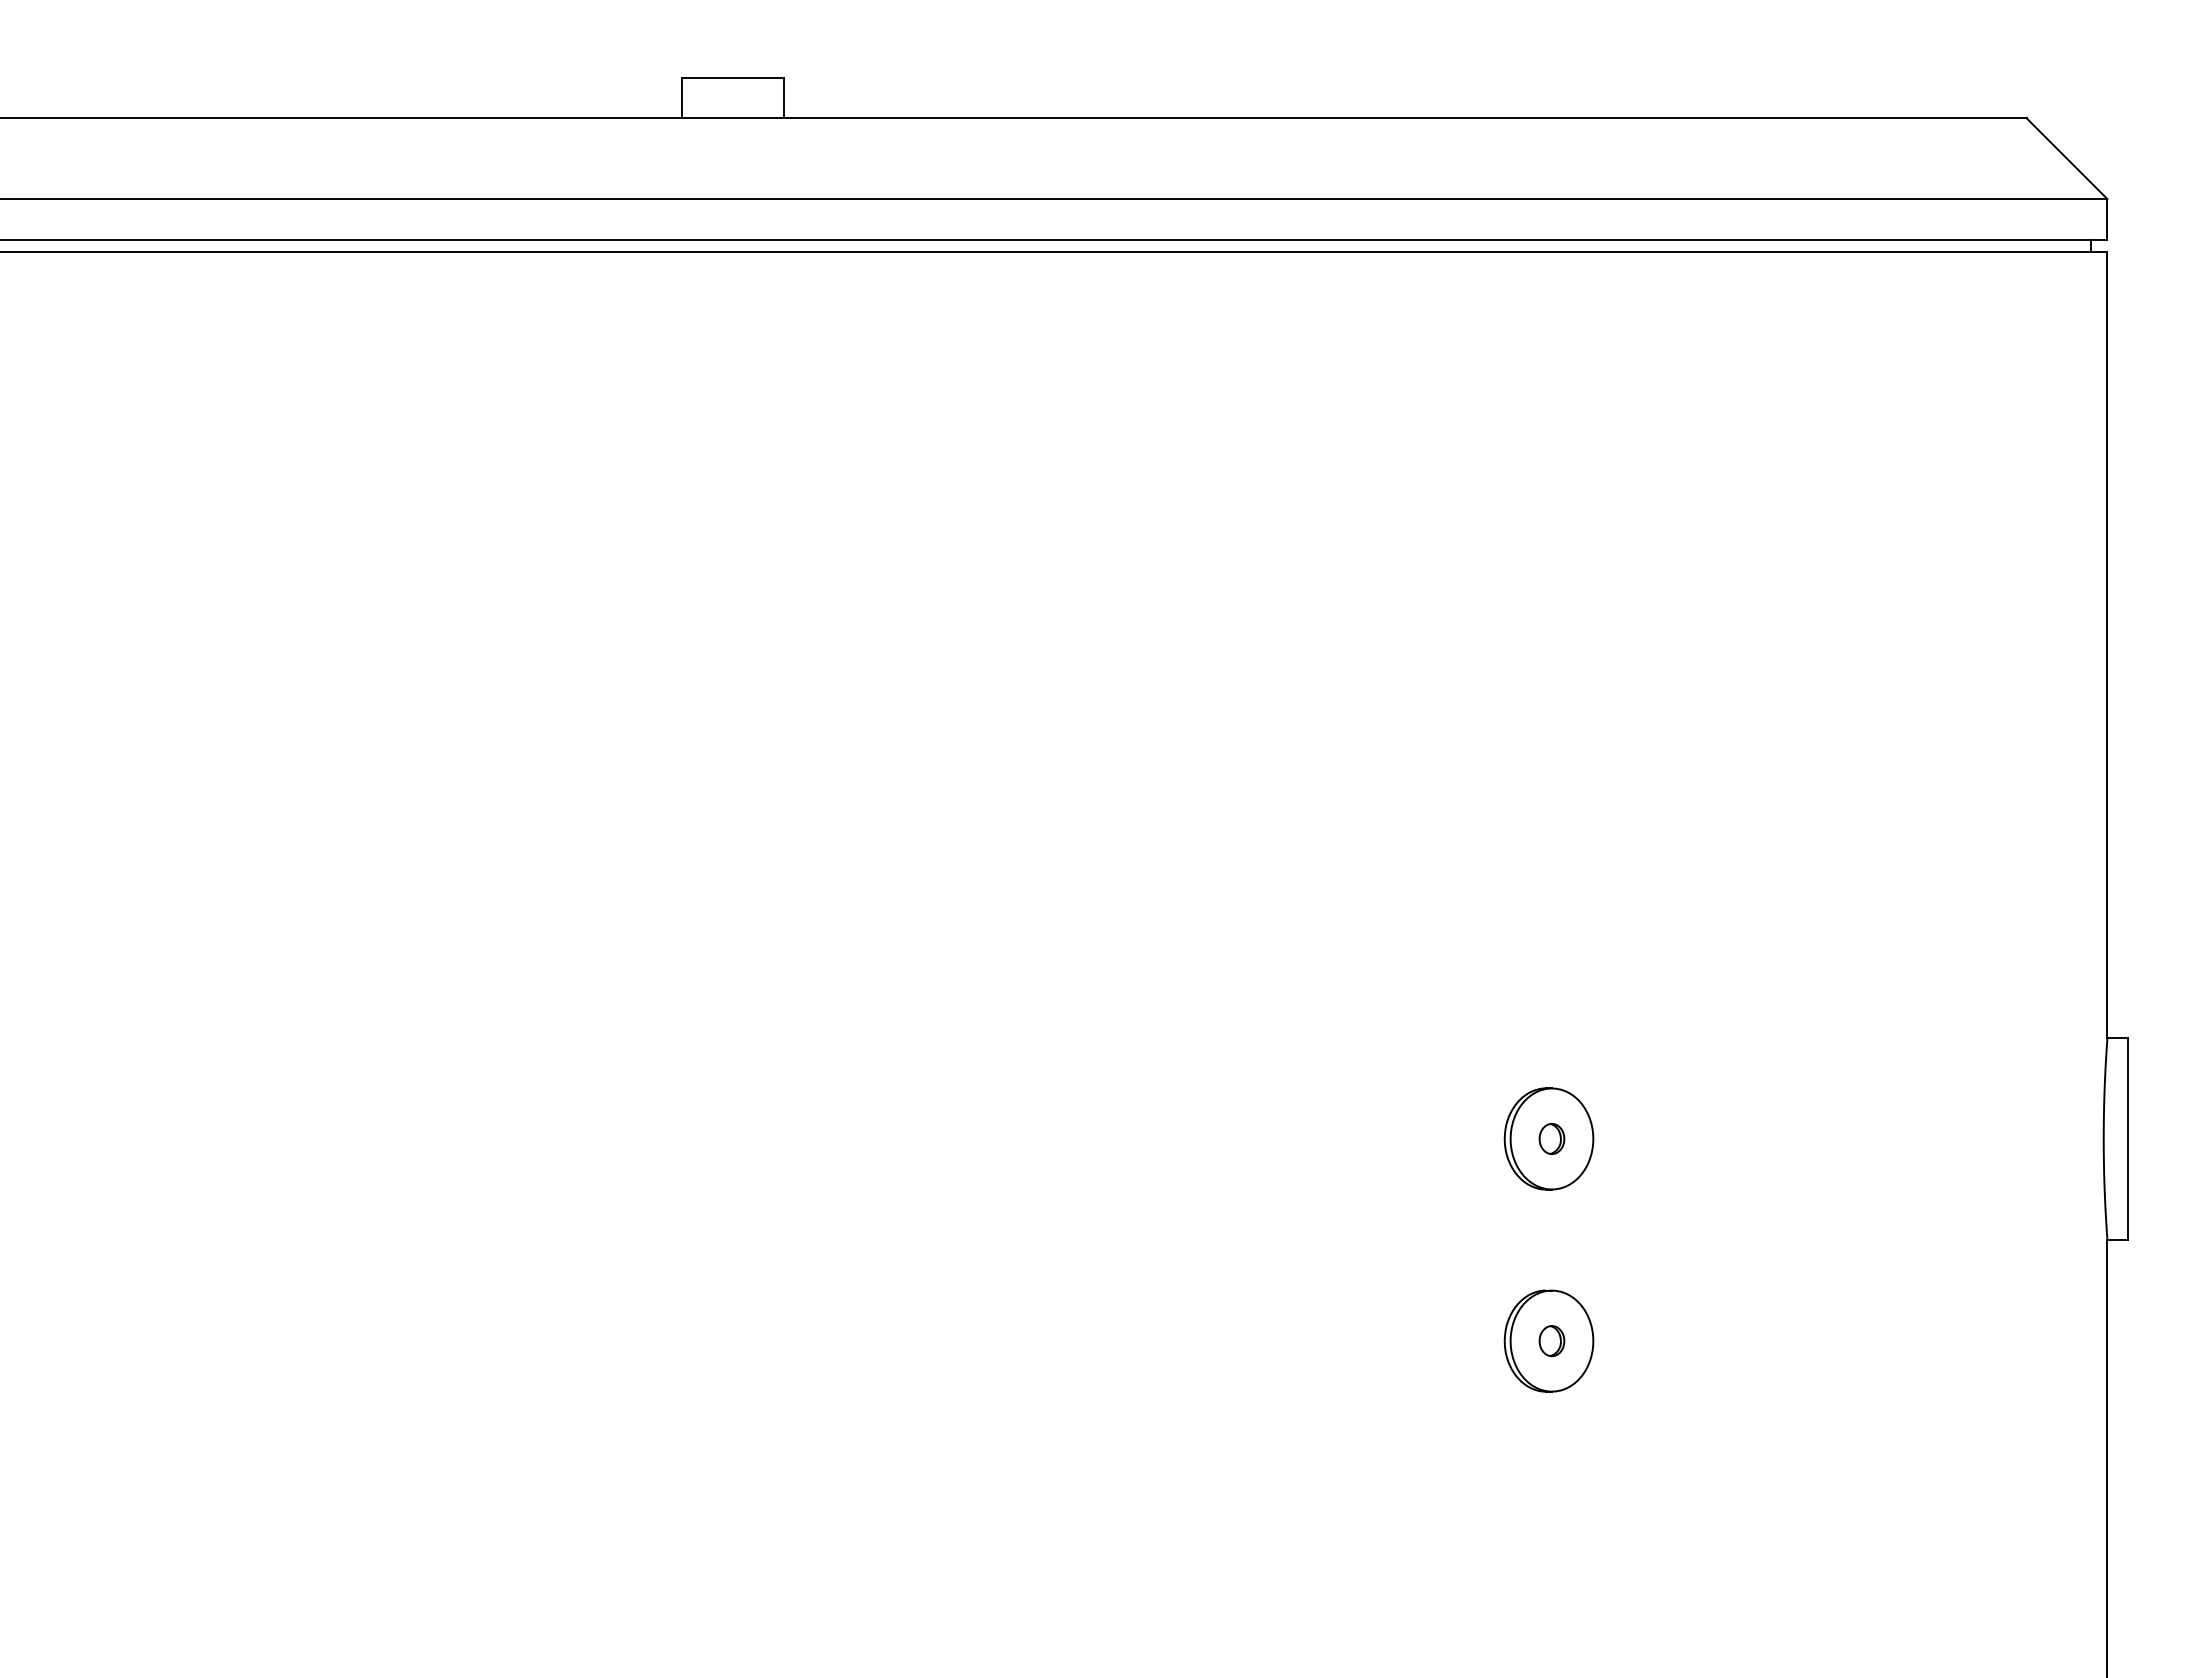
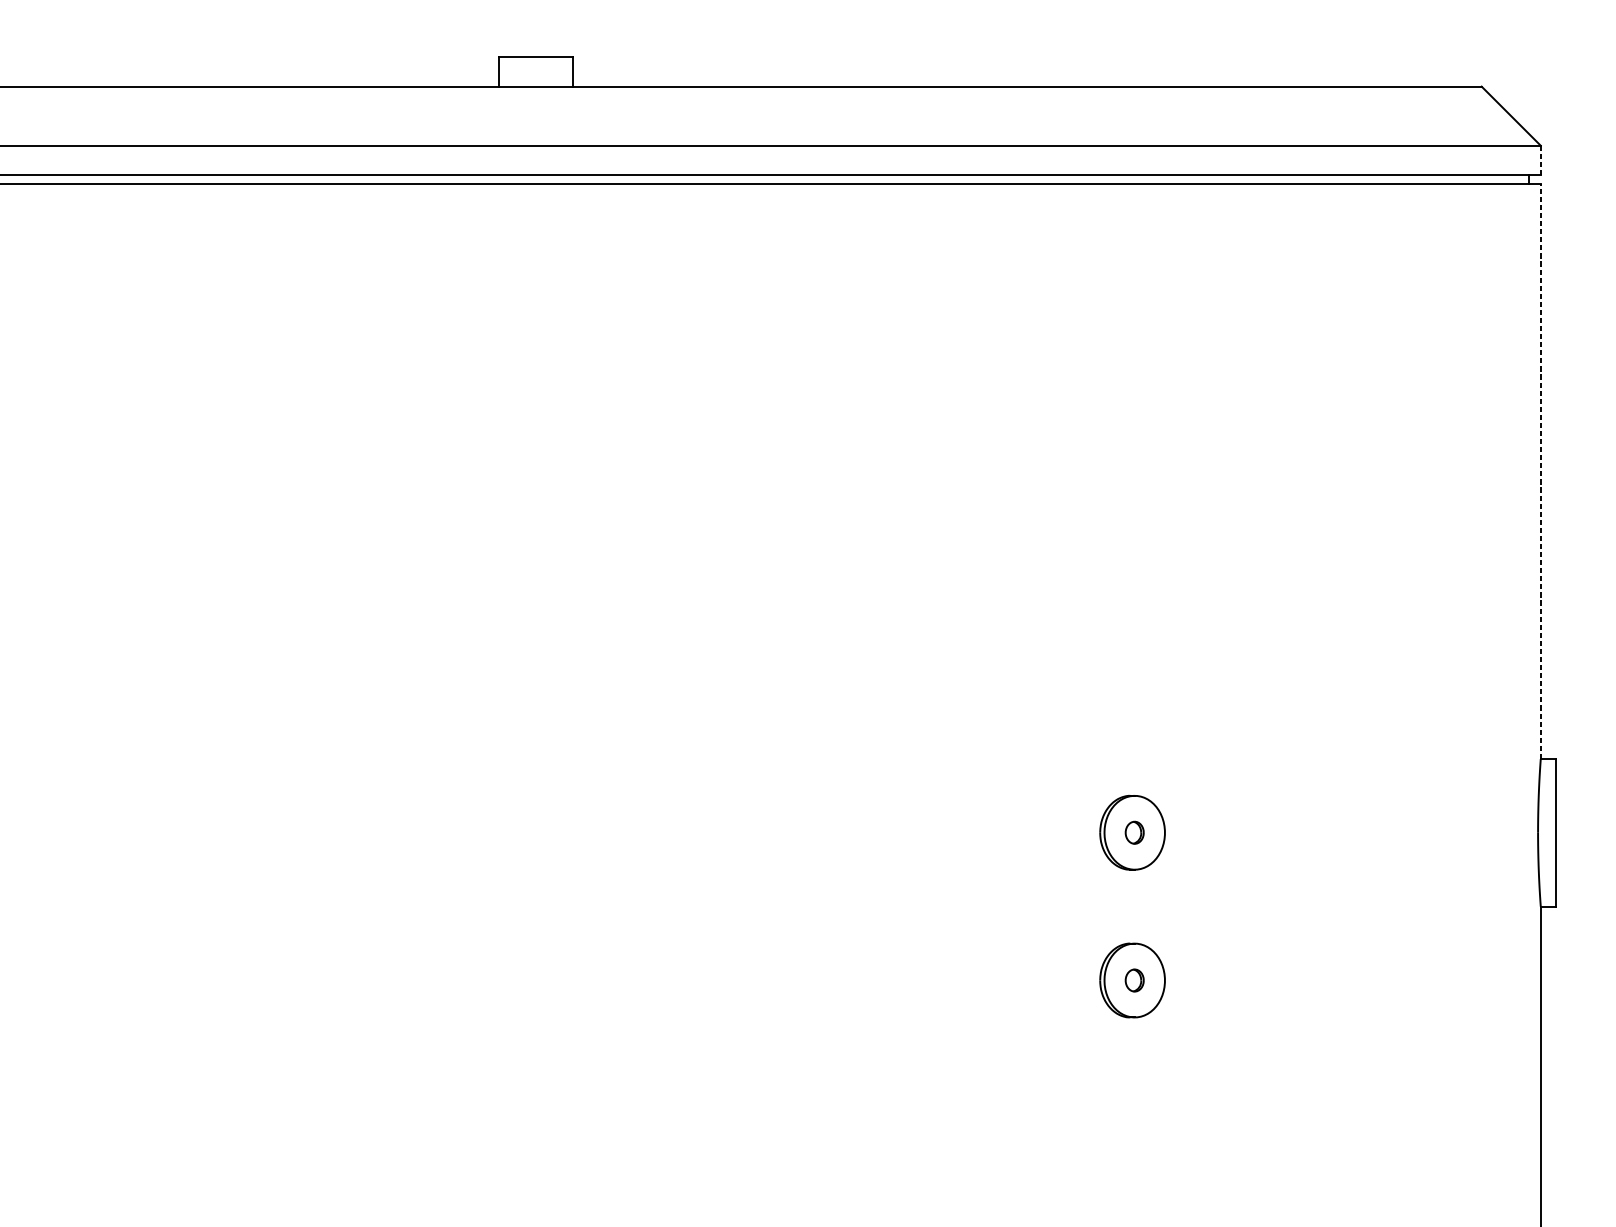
line: (2107, 218) -> (1540, 159), solid -> dashed
line: (2107, 644) -> (1540, 471), solid -> dashed

